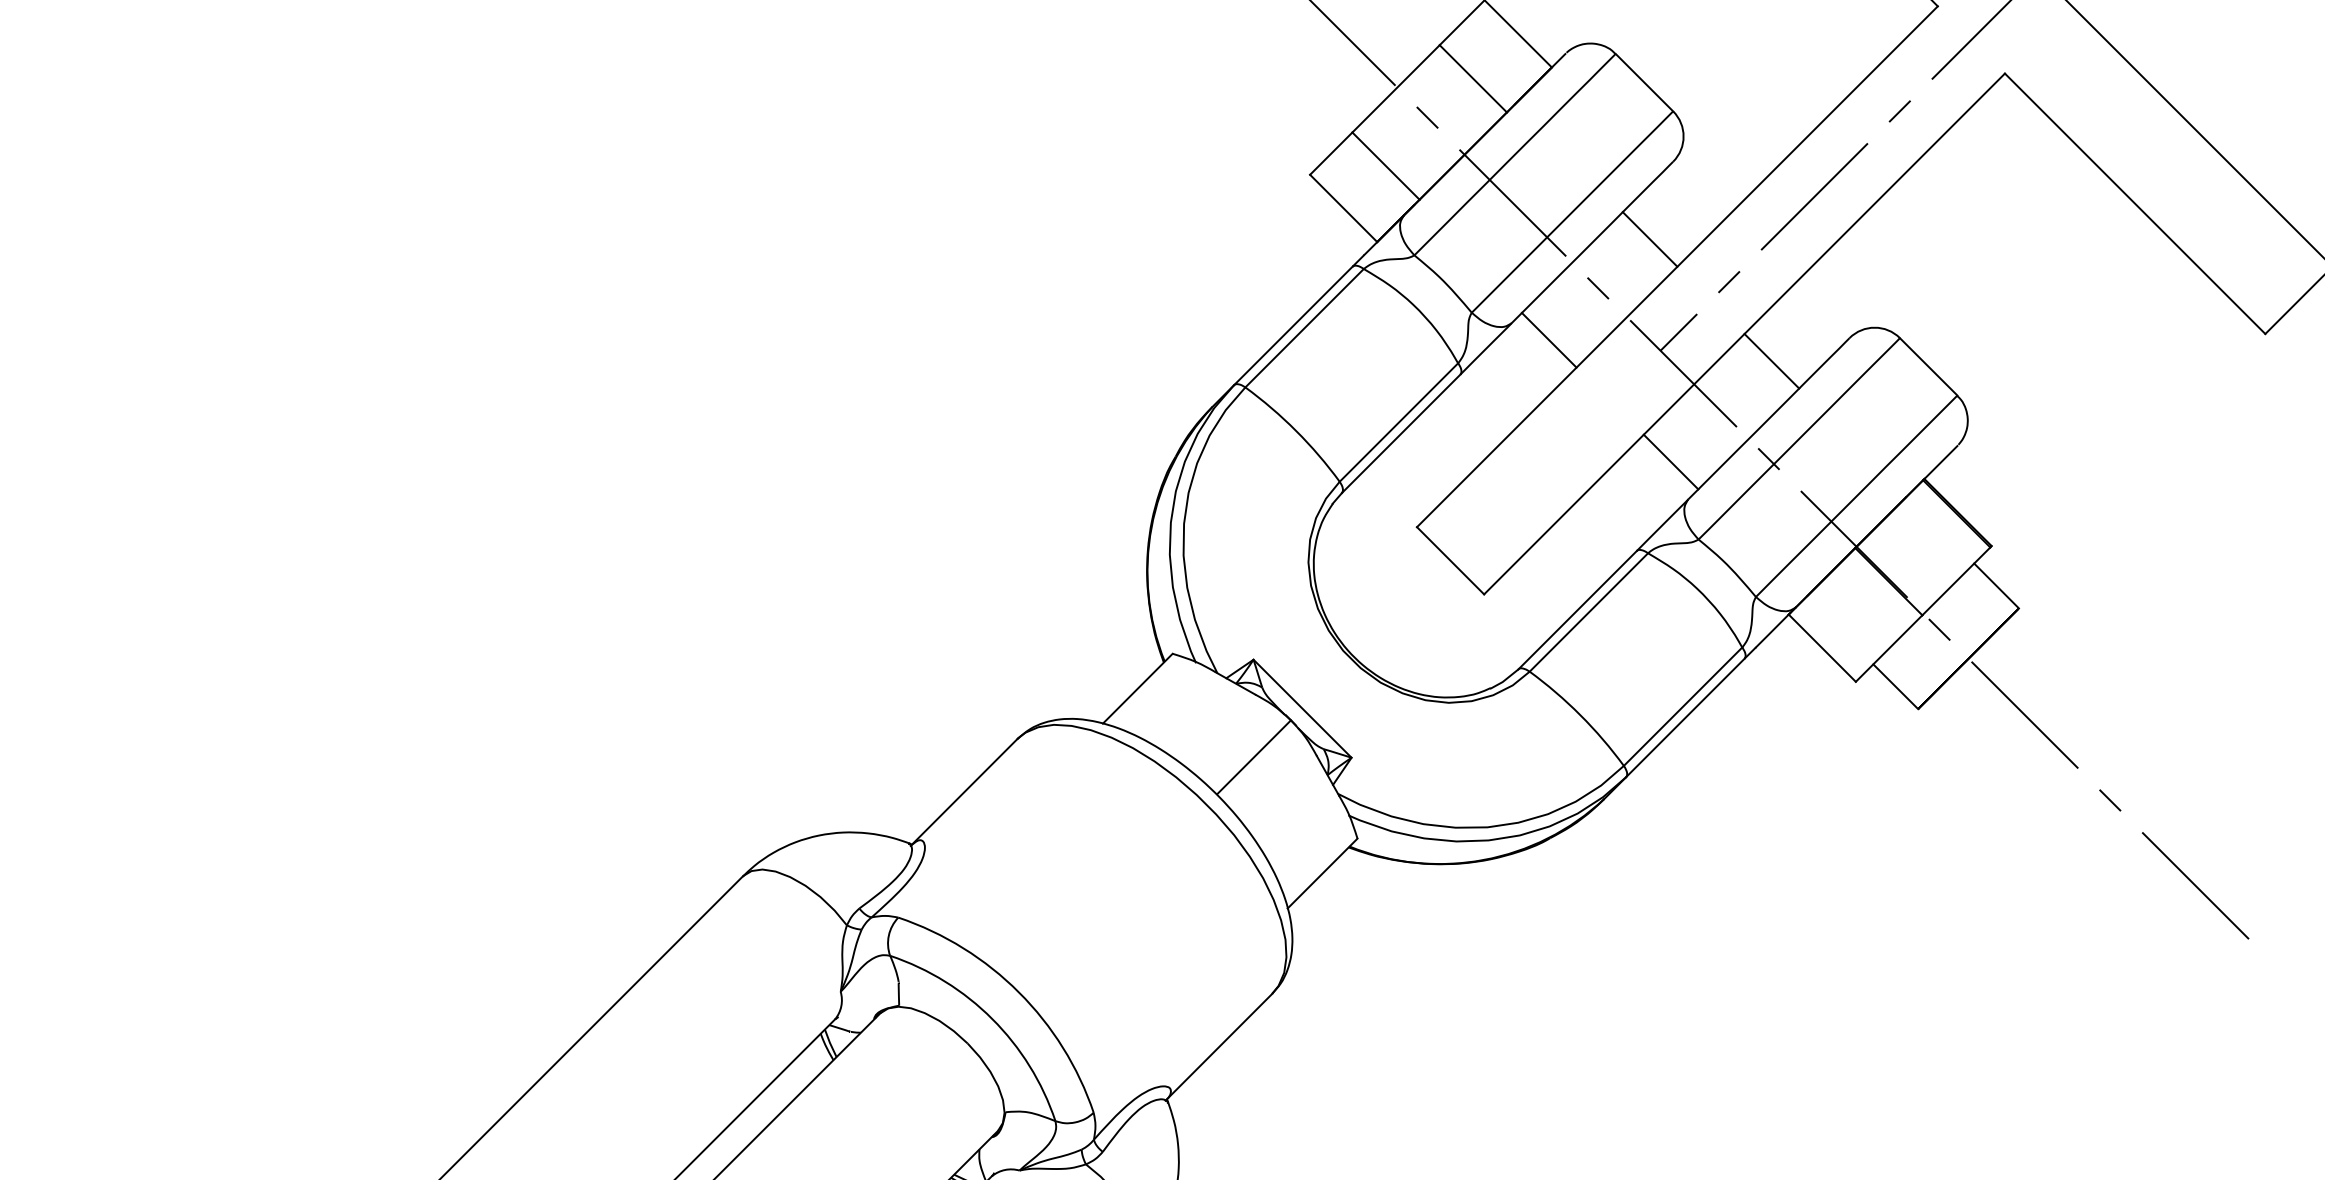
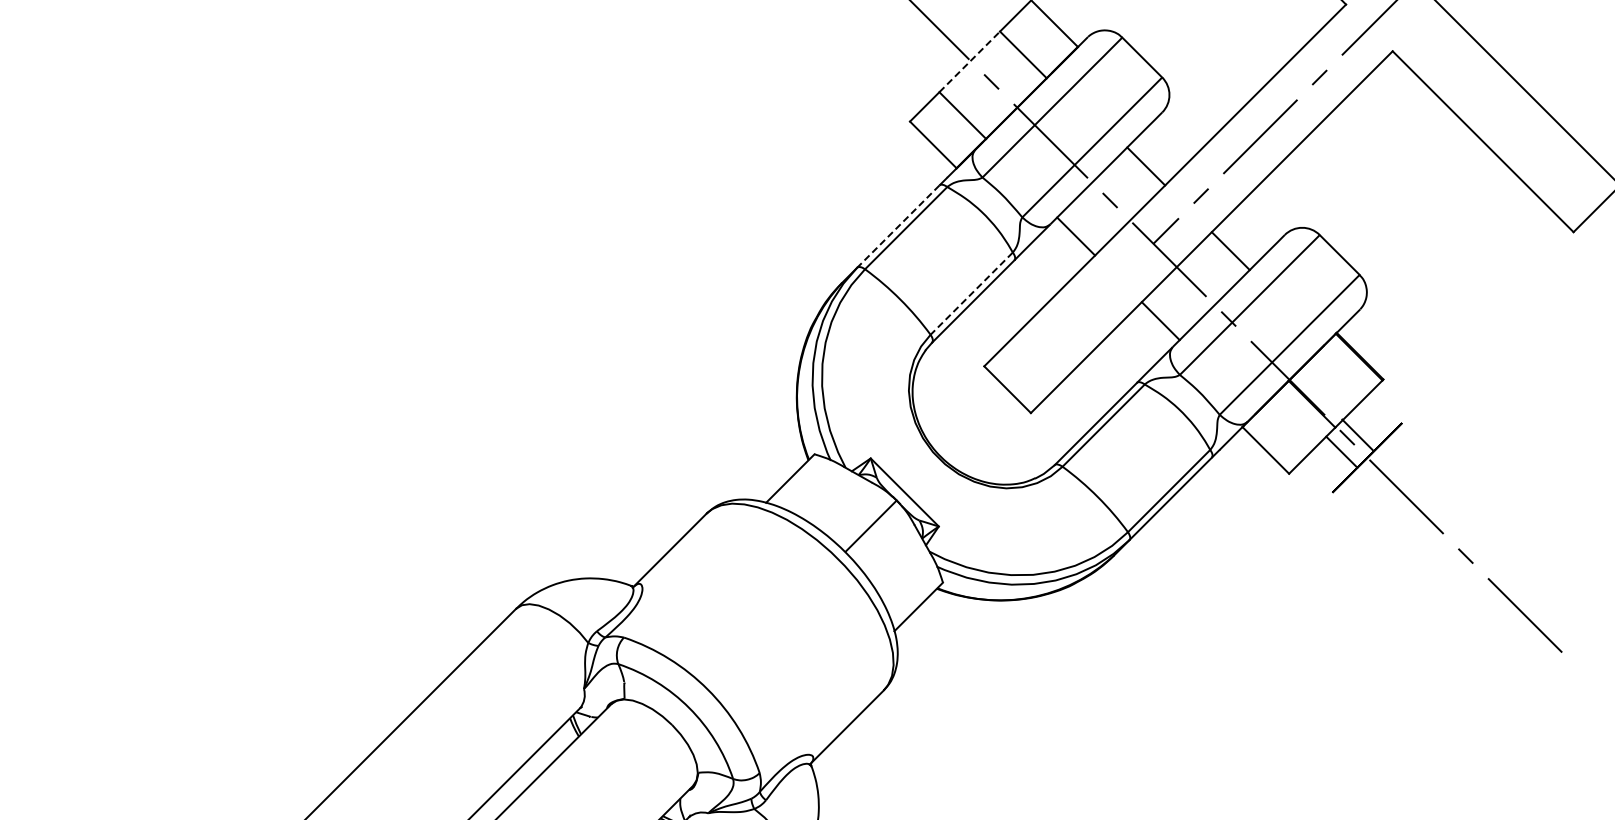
line: (1395, 88) -> (969, 61), solid -> dashed
line: (1293, 325) -> (898, 226), solid -> dashed
line: (1398, 423) -> (971, 294), solid -> dashed
line: (1996, 584) -> (1357, 434), moved
line: (1895, 685) -> (1341, 451), moved

